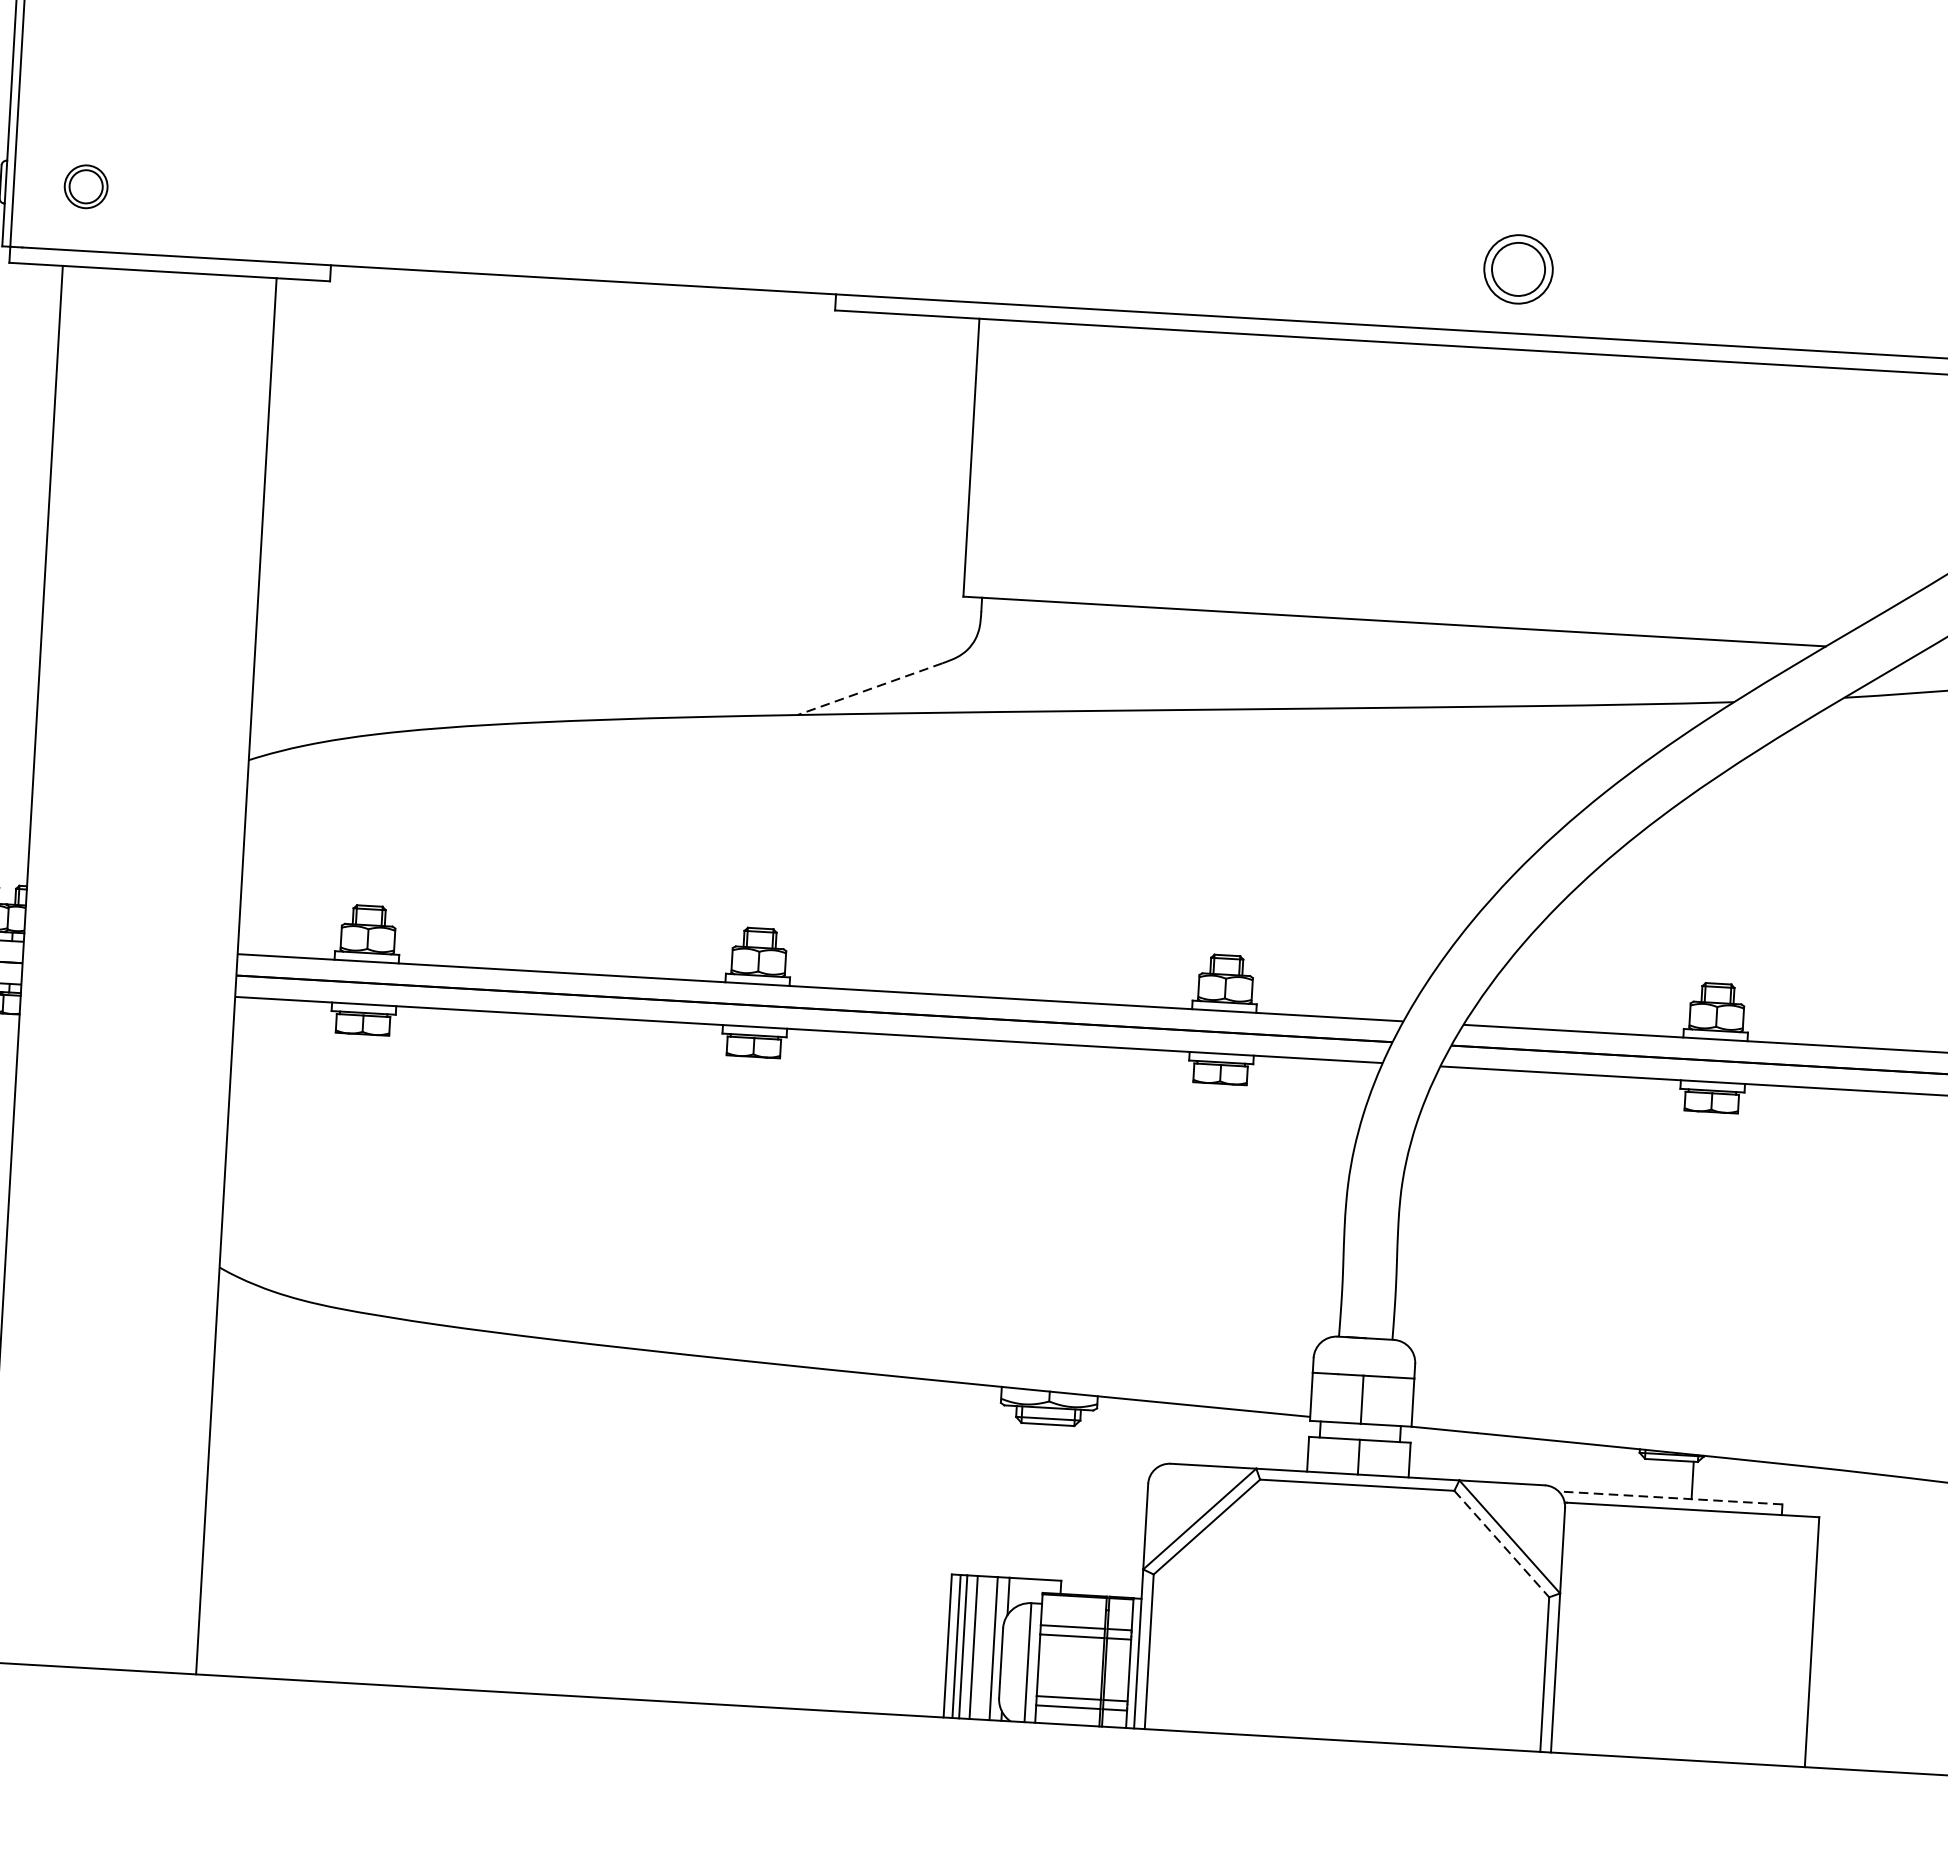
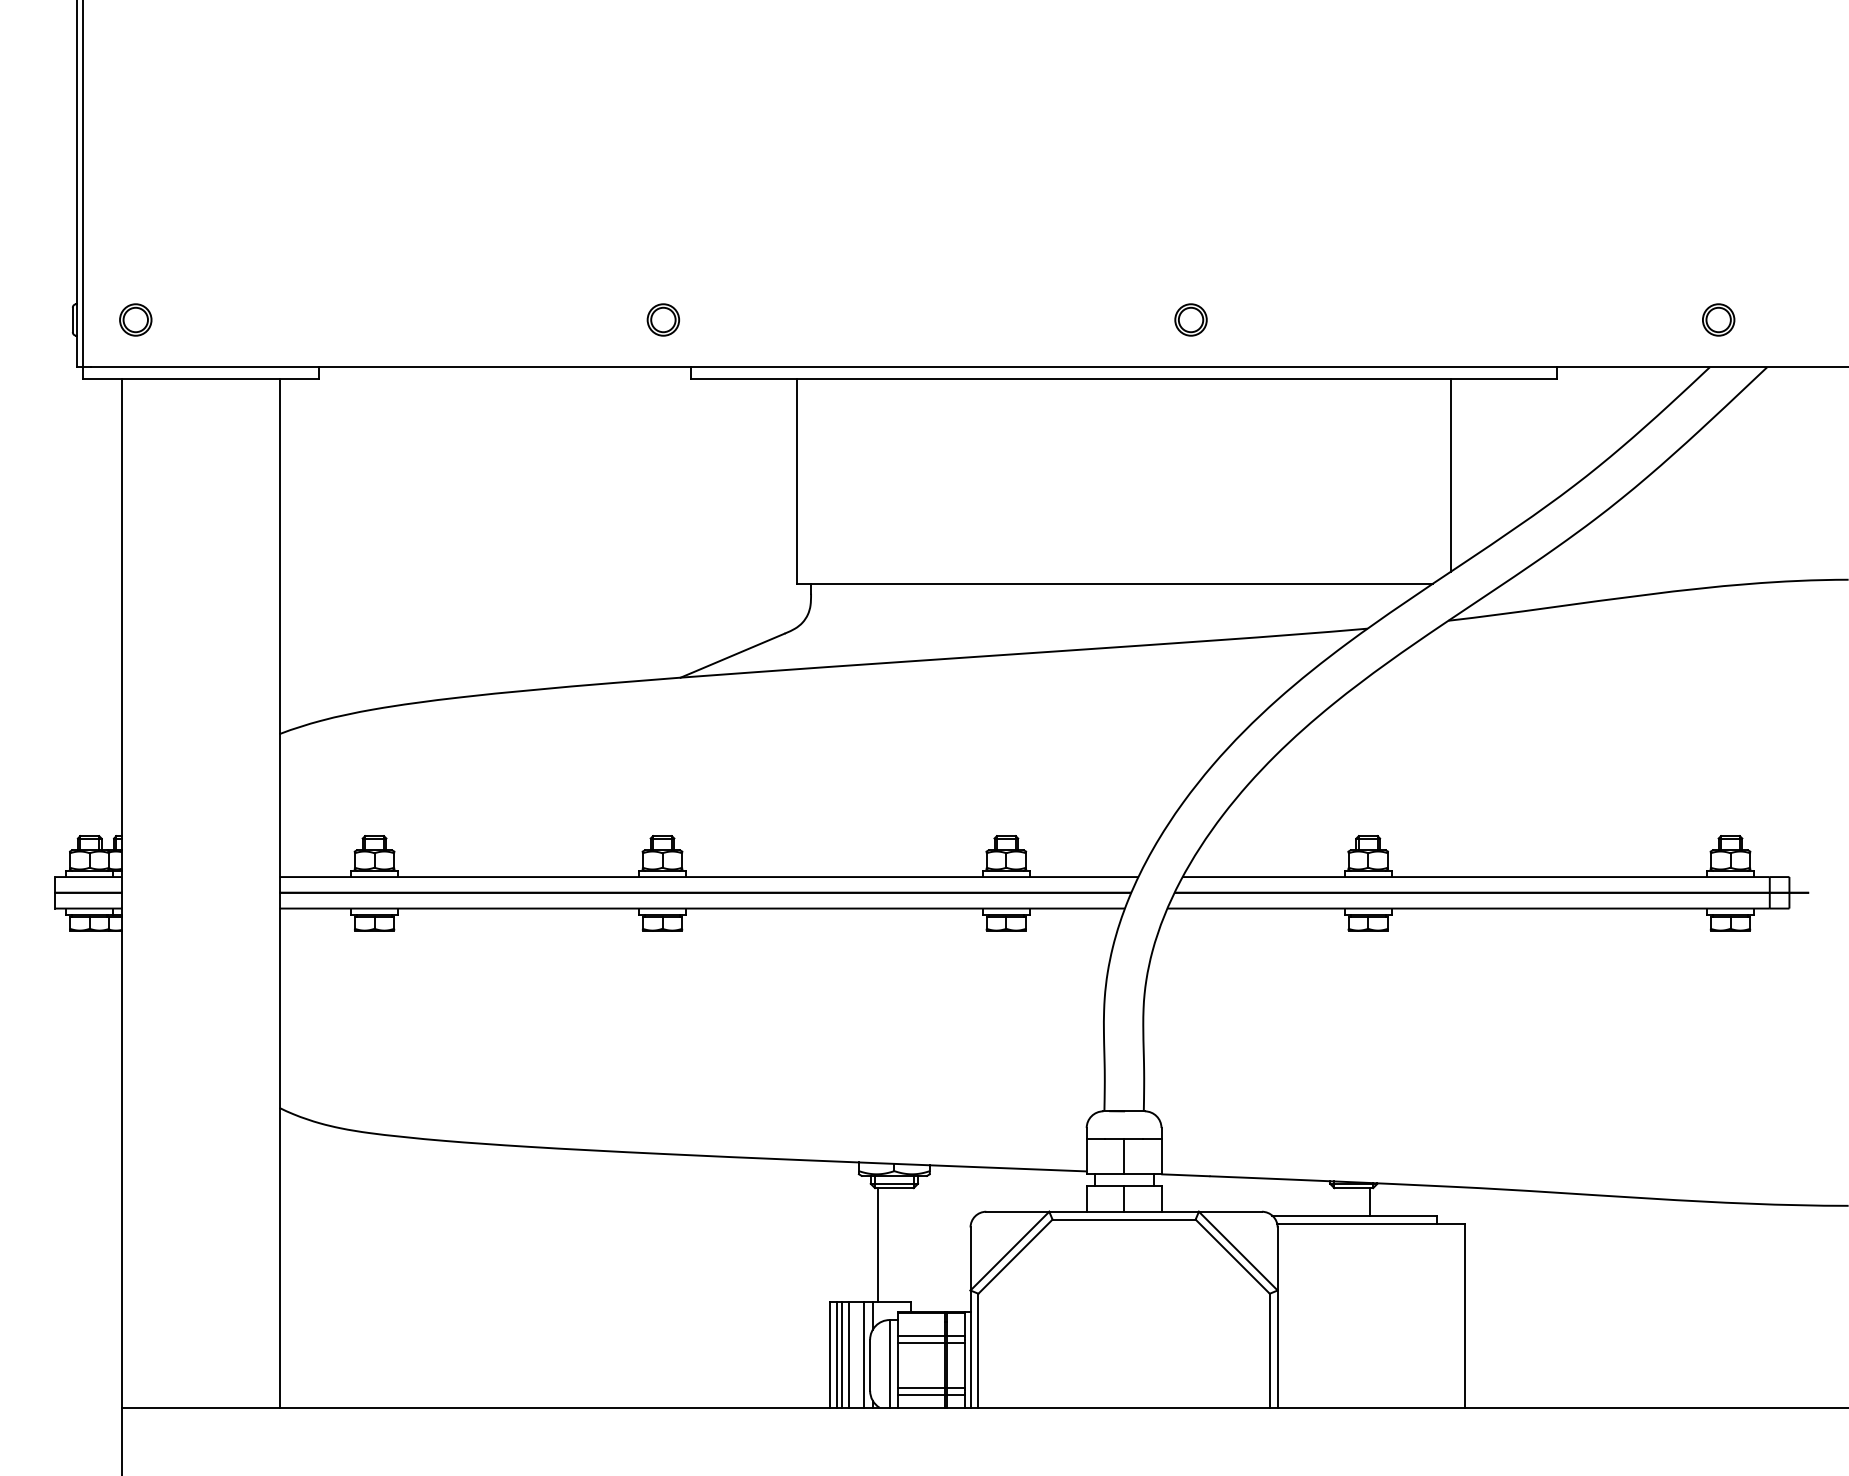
part: (801, 227) -> (662, 319), added
part: (1517, 268) -> (1190, 319), size x0.62
line: (1858, 500) -> (1450, 475), added
line: (869, 688) -> (732, 655), dashed -> solid
line: (1670, 1497) -> (1354, 1215), dashed -> solid
line: (1021, 1501) -> (878, 1245), added
line: (1502, 1545) -> (1233, 1257), dashed -> solid

